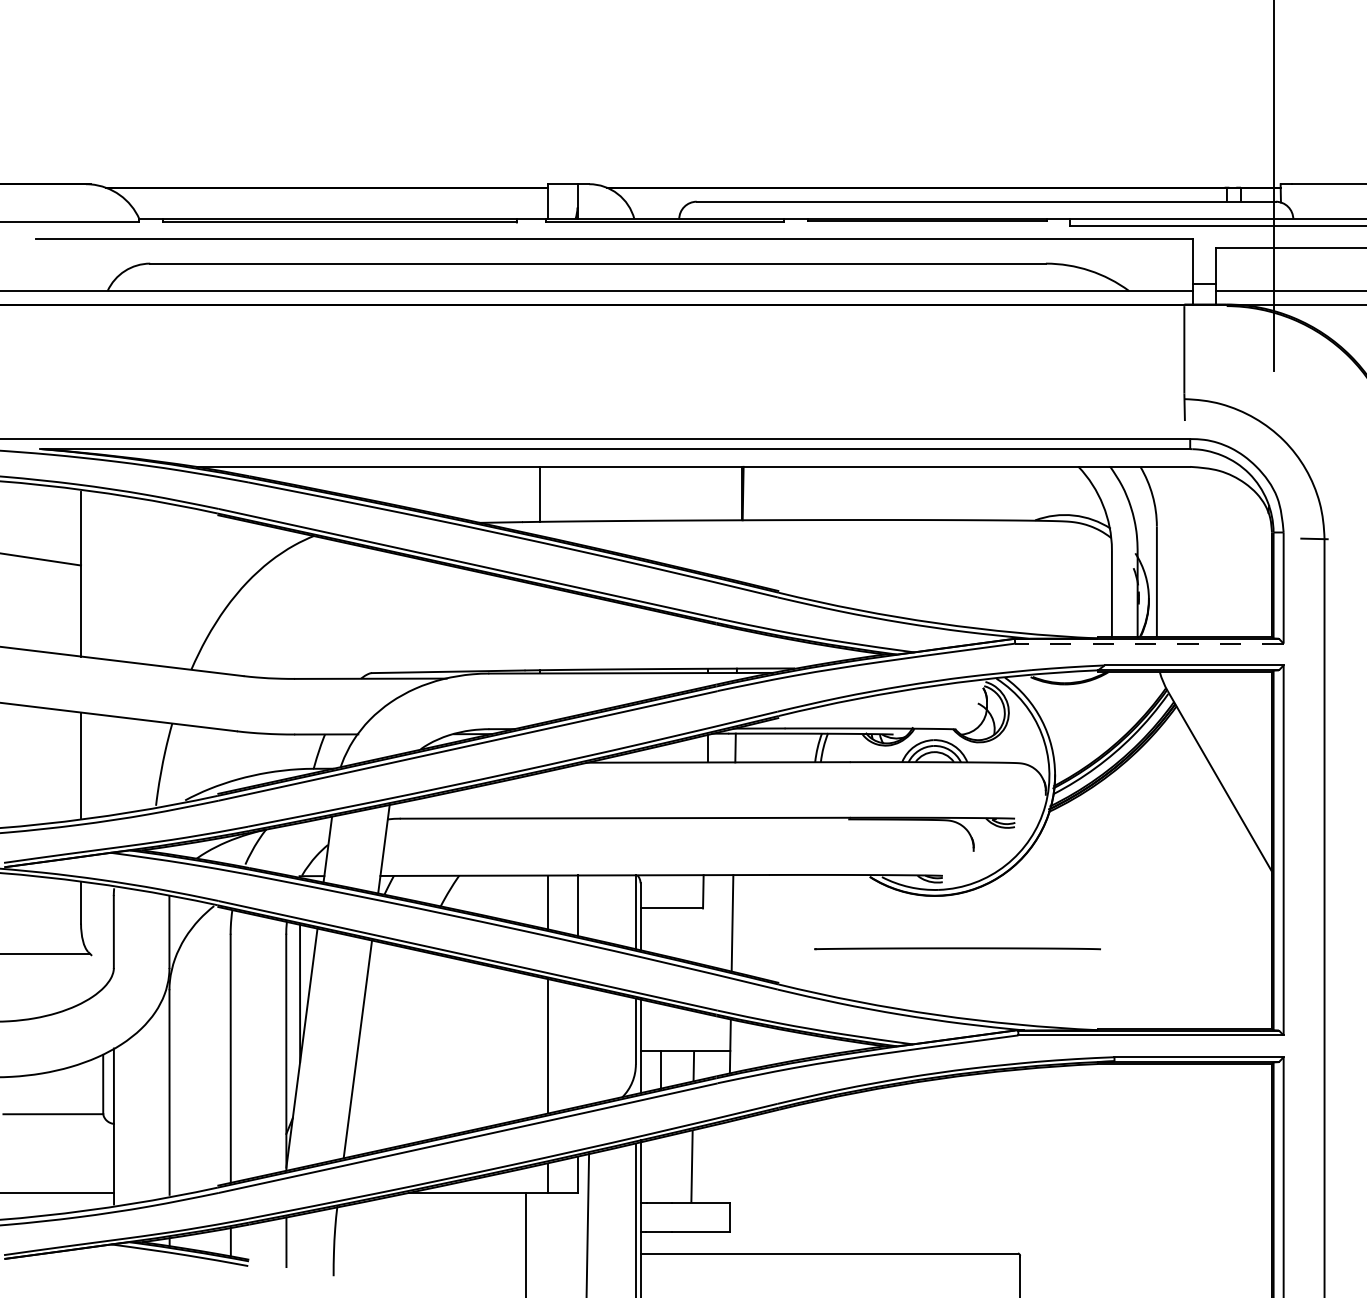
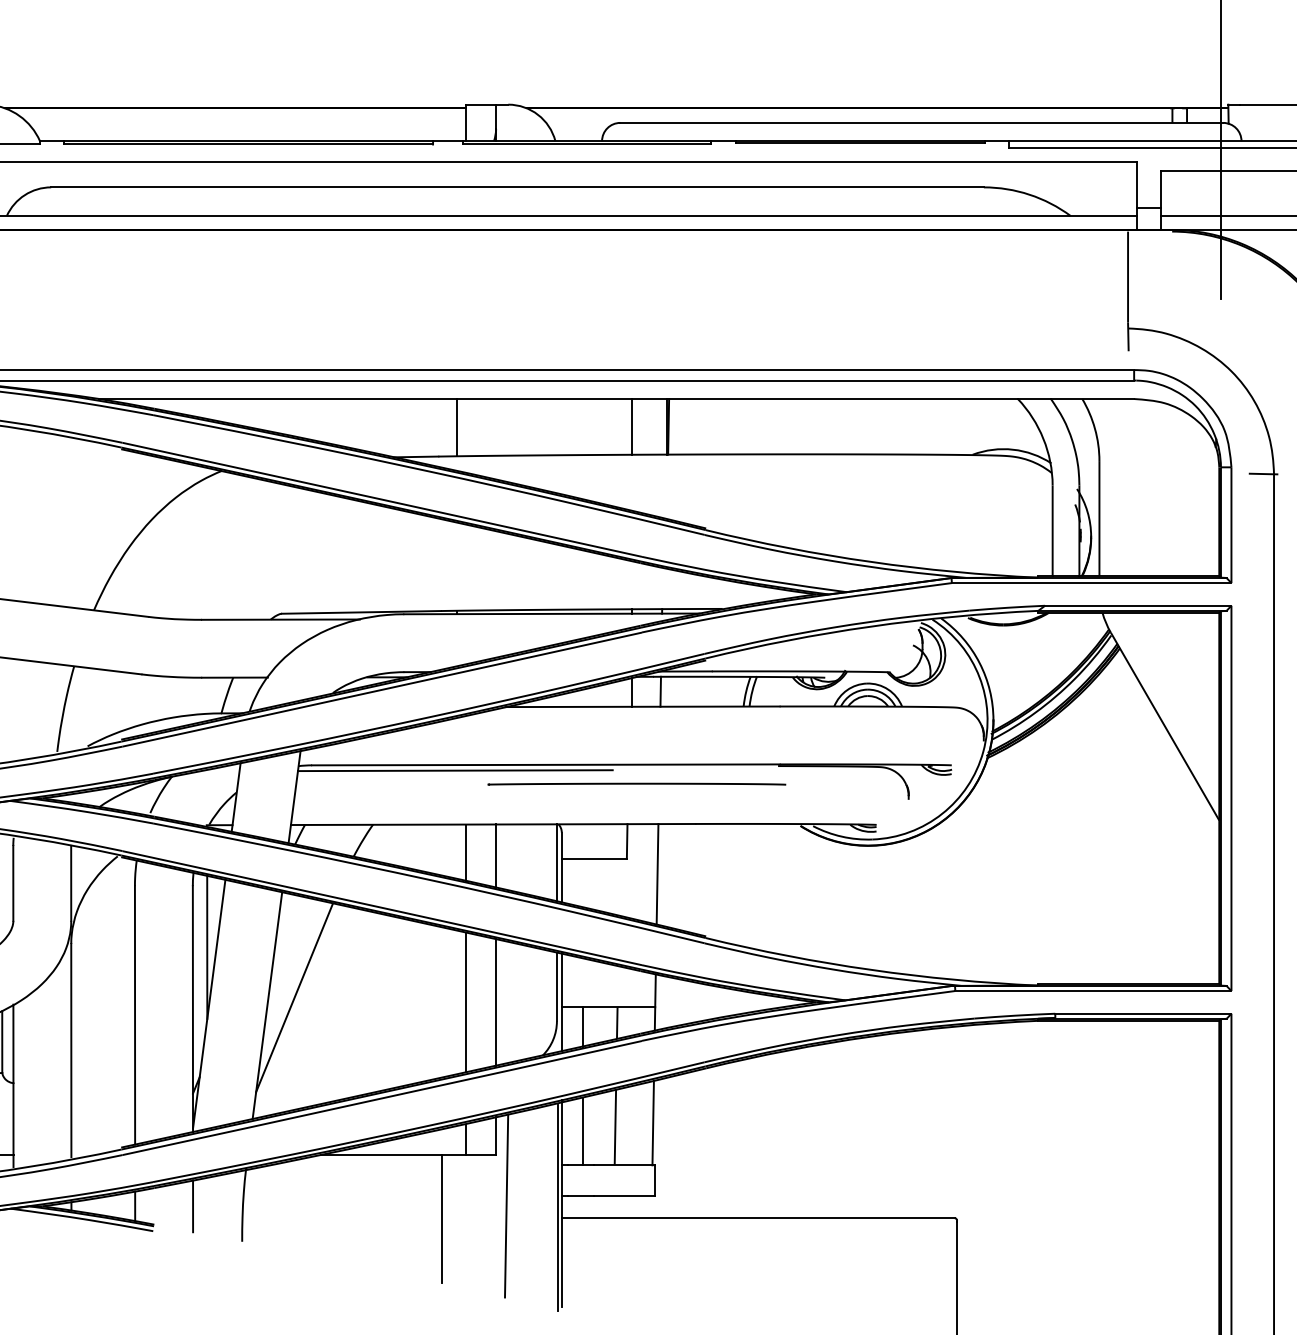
line: (708, 493) -> (632, 426), added
line: (1148, 643) -> (1090, 582), dashed -> solid
line: (538, 823) -> (455, 770), added
line: (957, 948) -> (636, 783), moved
line: (383, 1041) -> (294, 997), added
line: (577, 1046) -> (496, 1002), added
line: (728, 1161) -> (653, 1122), added
line: (660, 1169) -> (582, 1130), added

